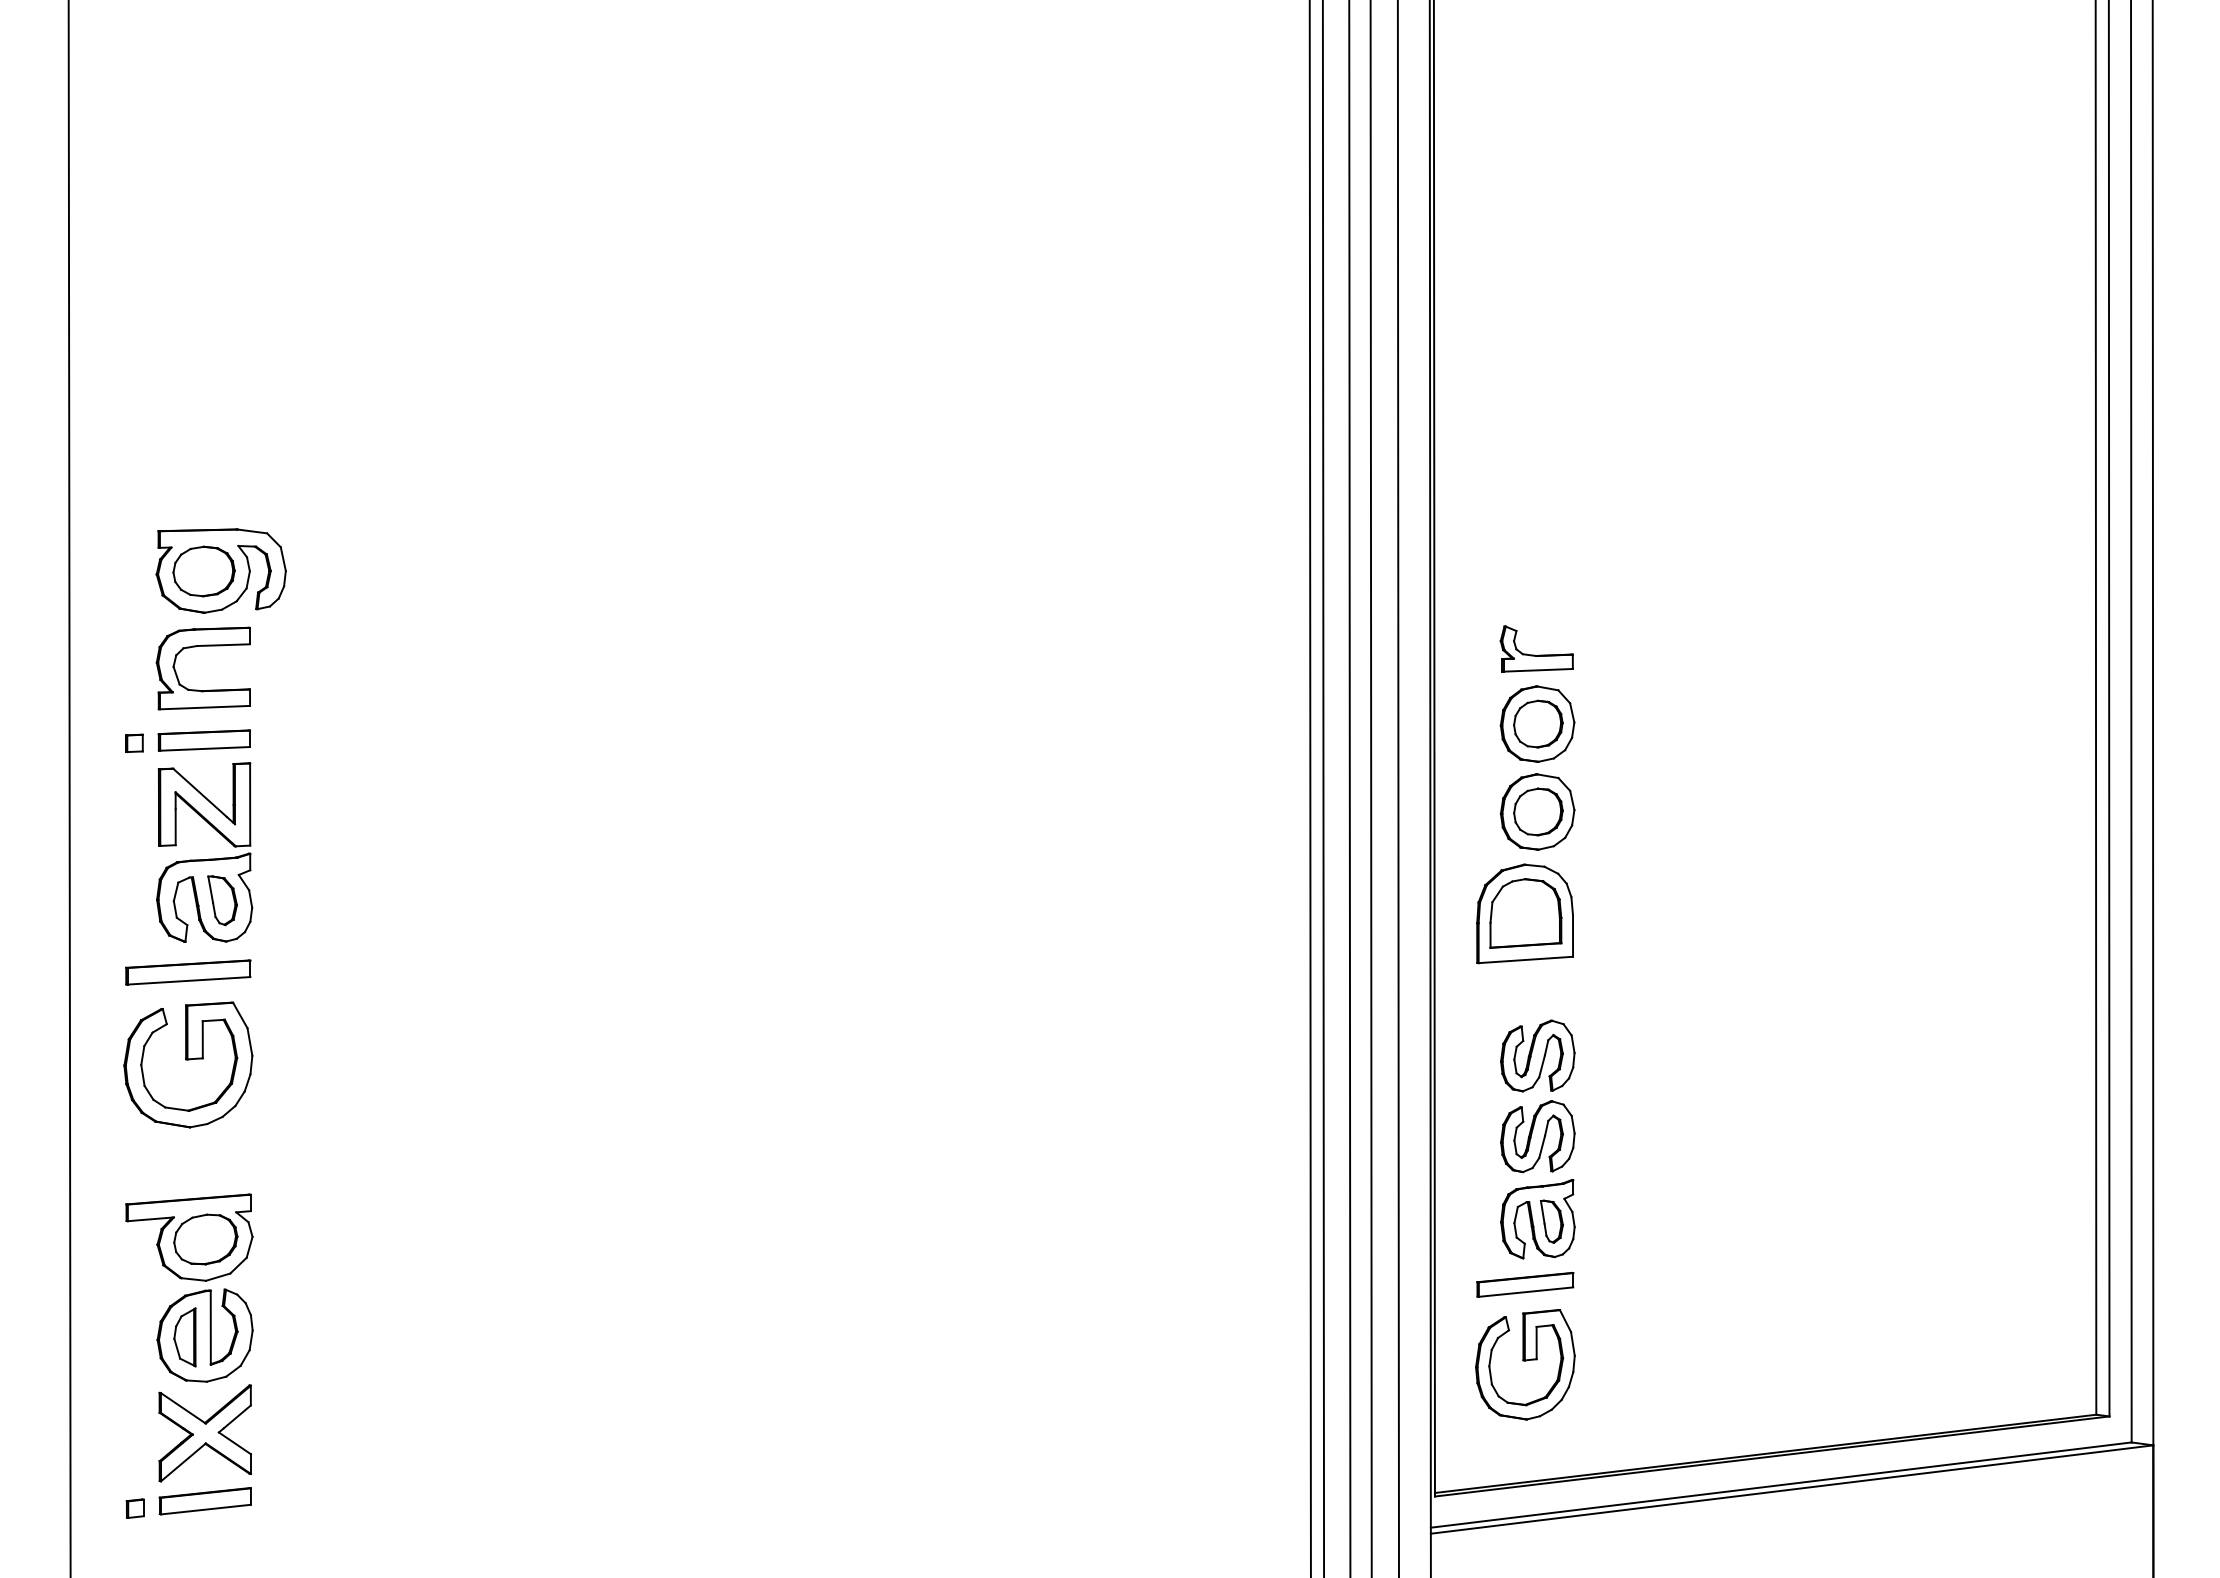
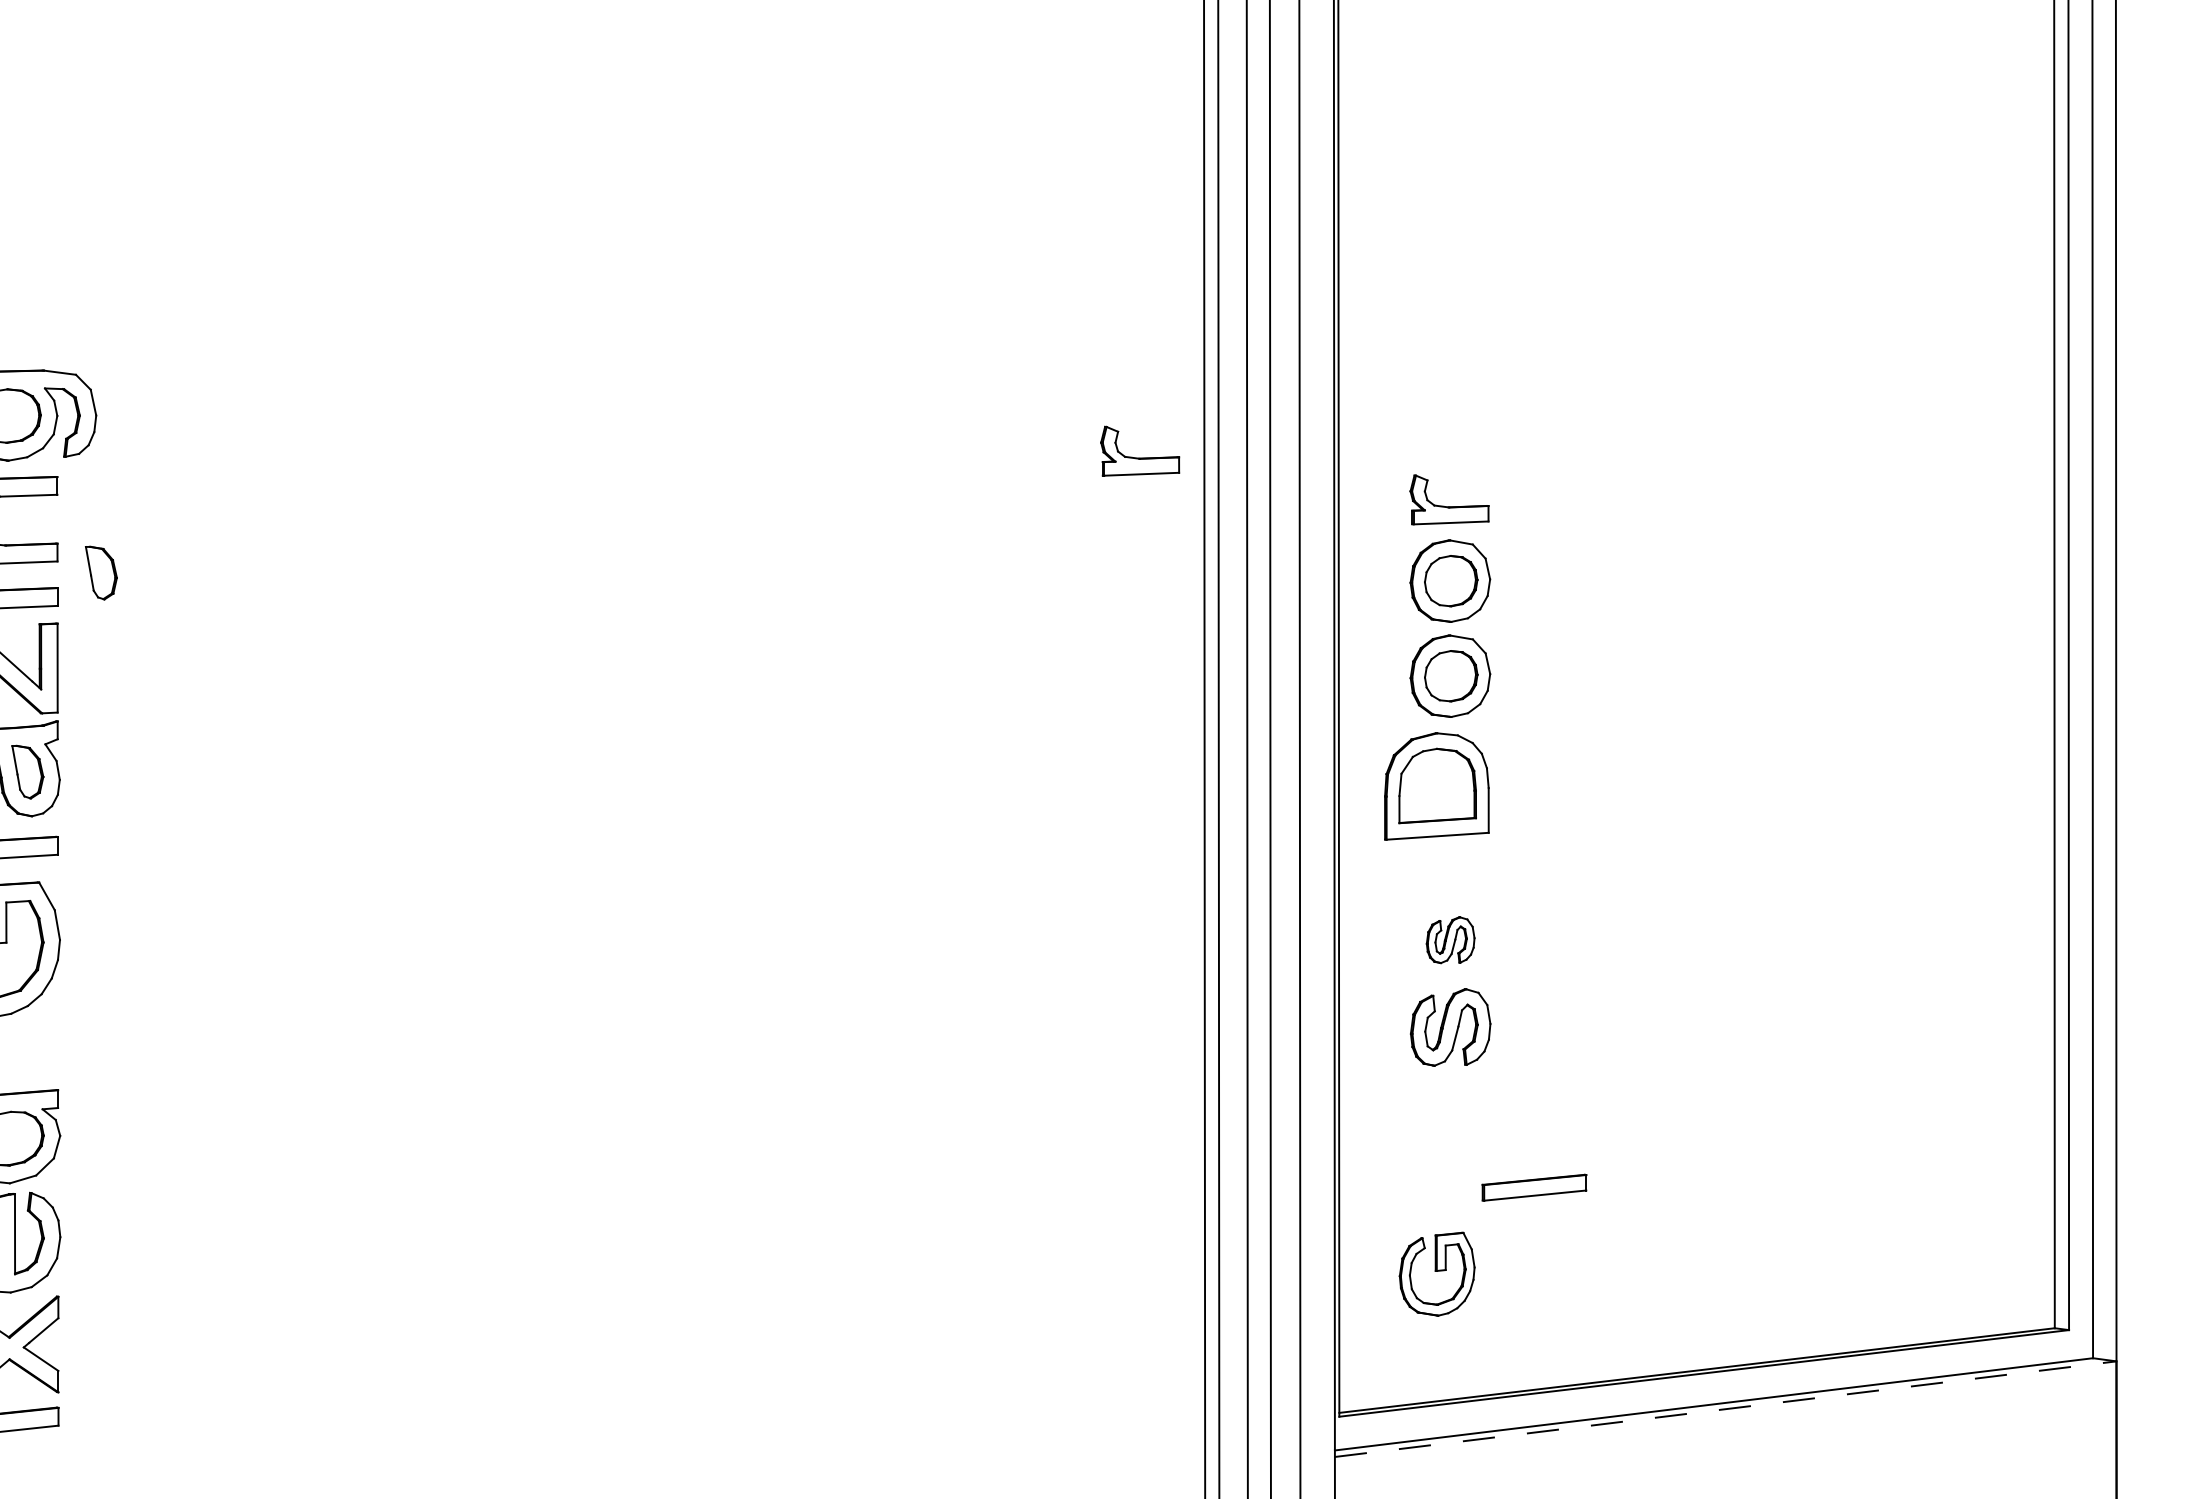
part: (1248, 609) -> (1137, 457), added
part: (290, 716) -> (101, 572), added
part: (1537, 1055) -> (1450, 939), size x0.6
part: (1537, 1219) -> (1450, 1117), removed
part: (1525, 1284) -> (1534, 1187), moved
part: (1525, 1364) -> (1437, 1273), size x0.7
line: (1792, 1489) -> (1726, 1409), solid -> dashed

